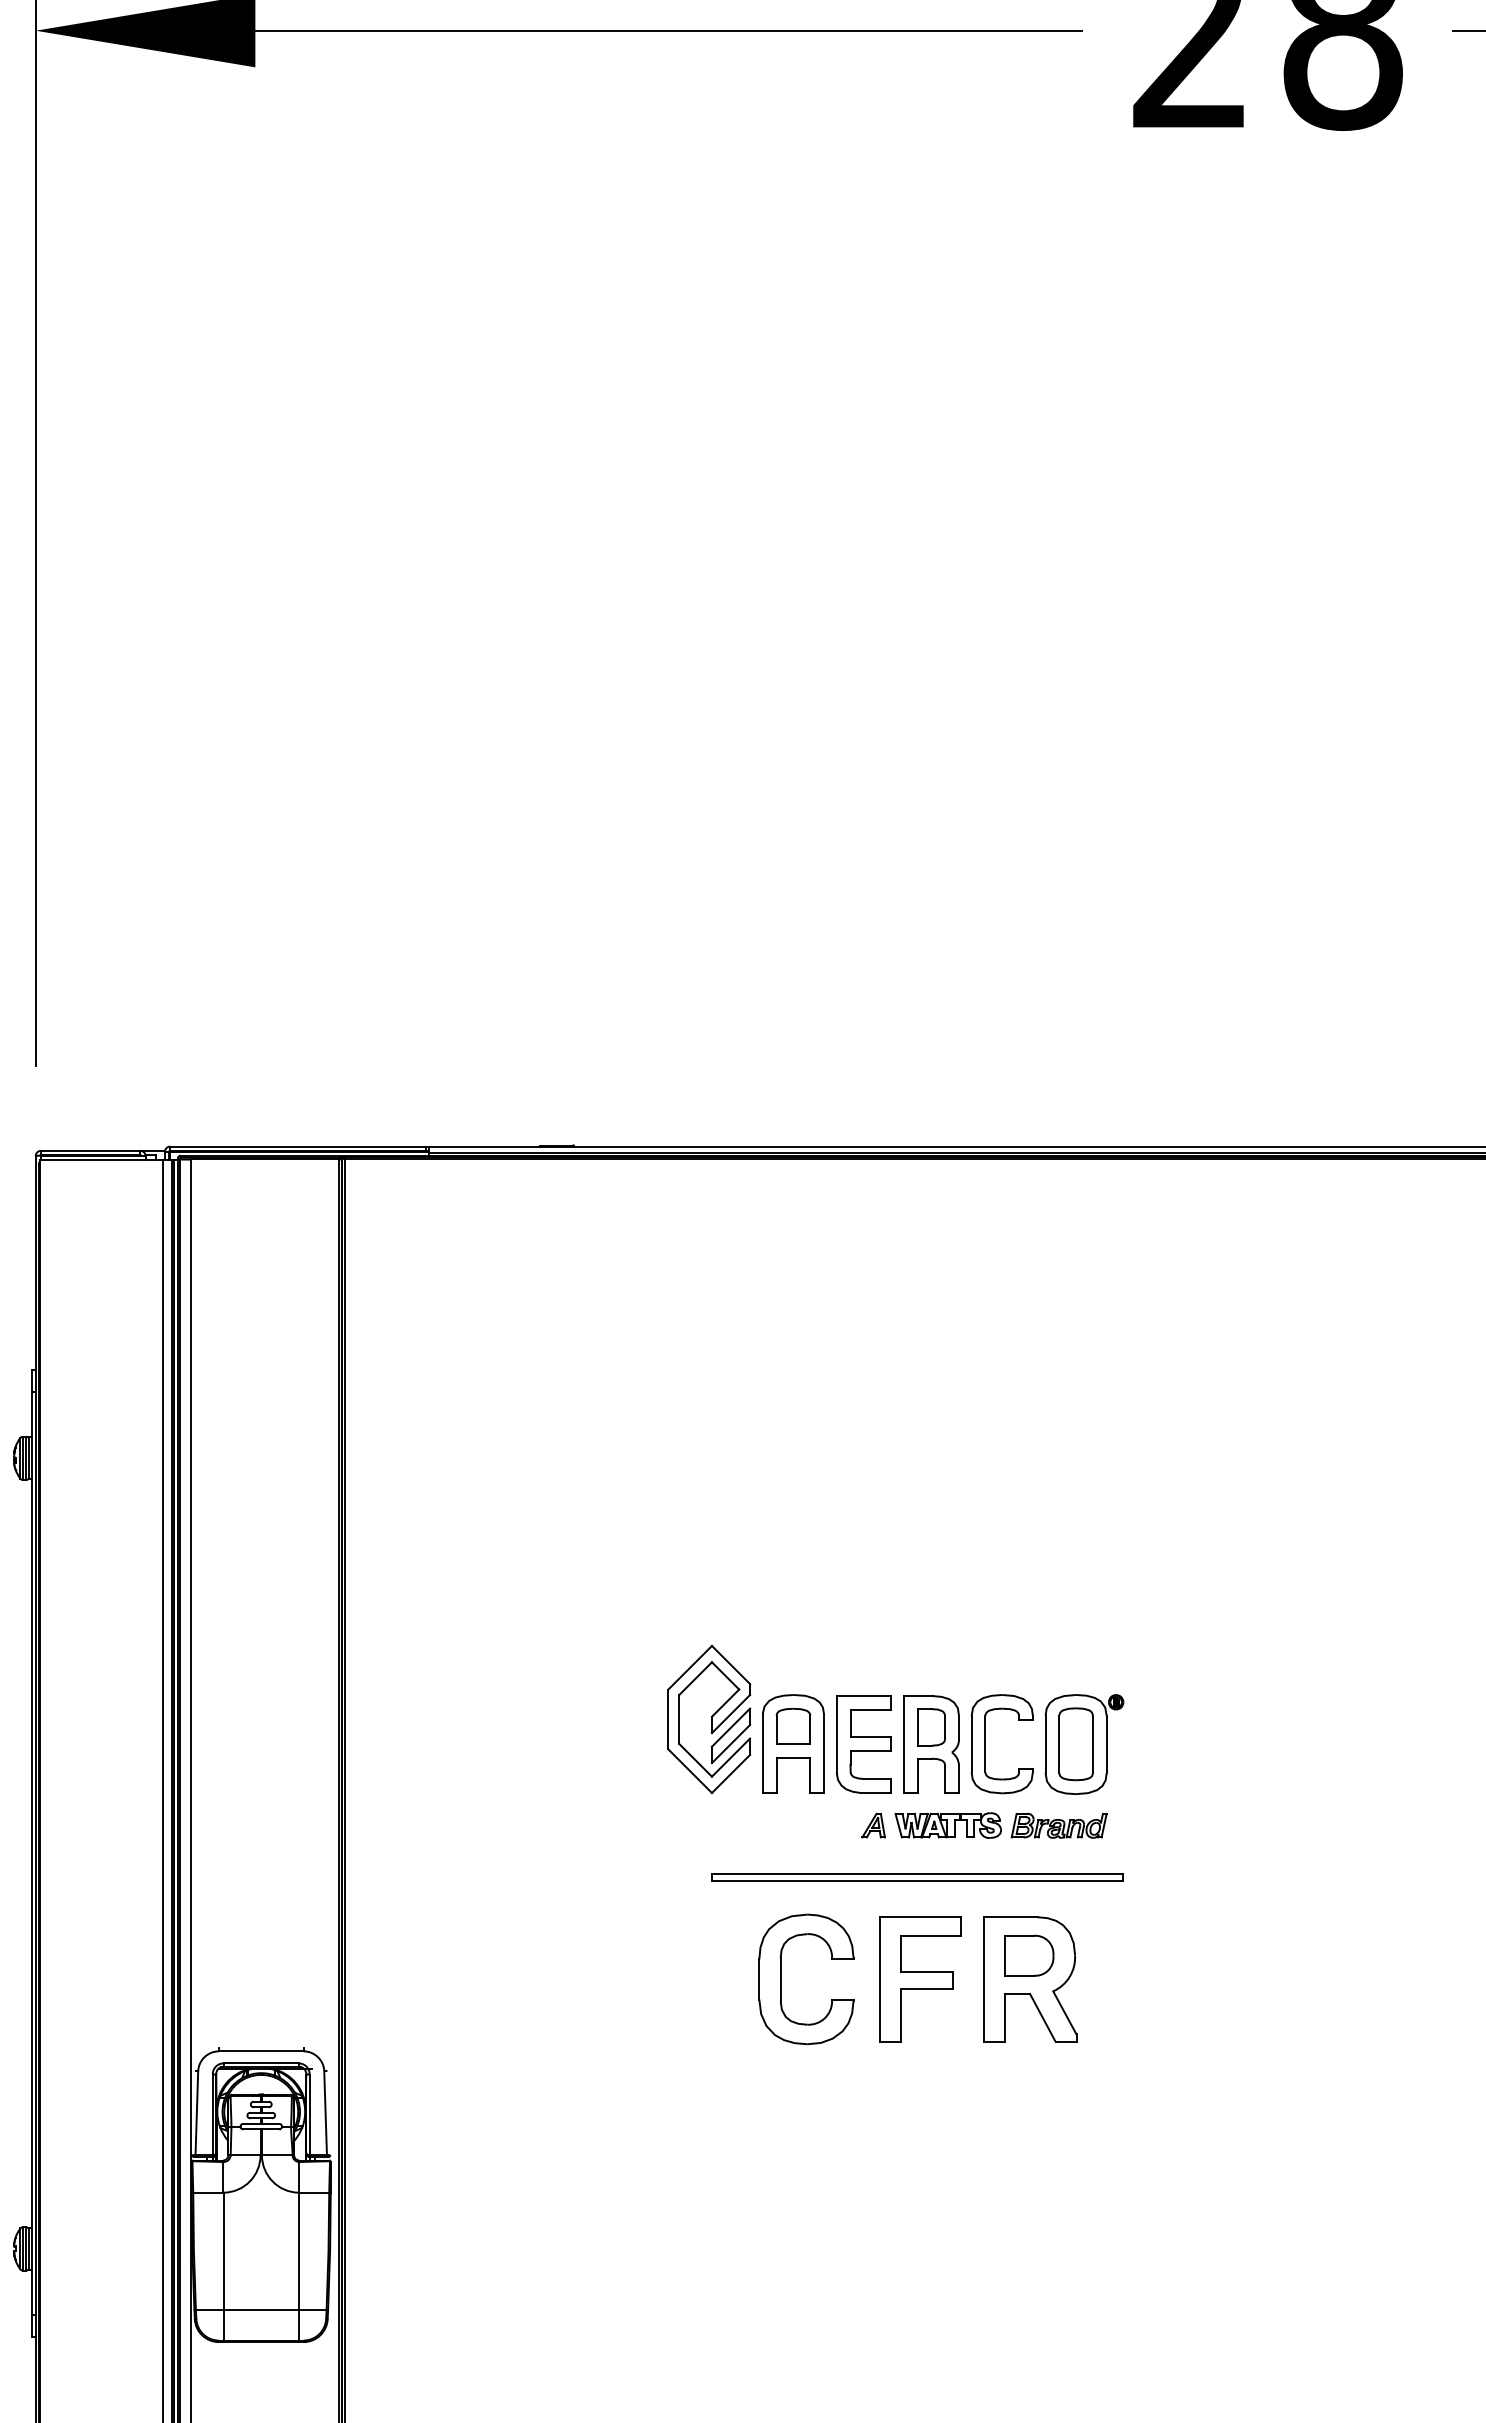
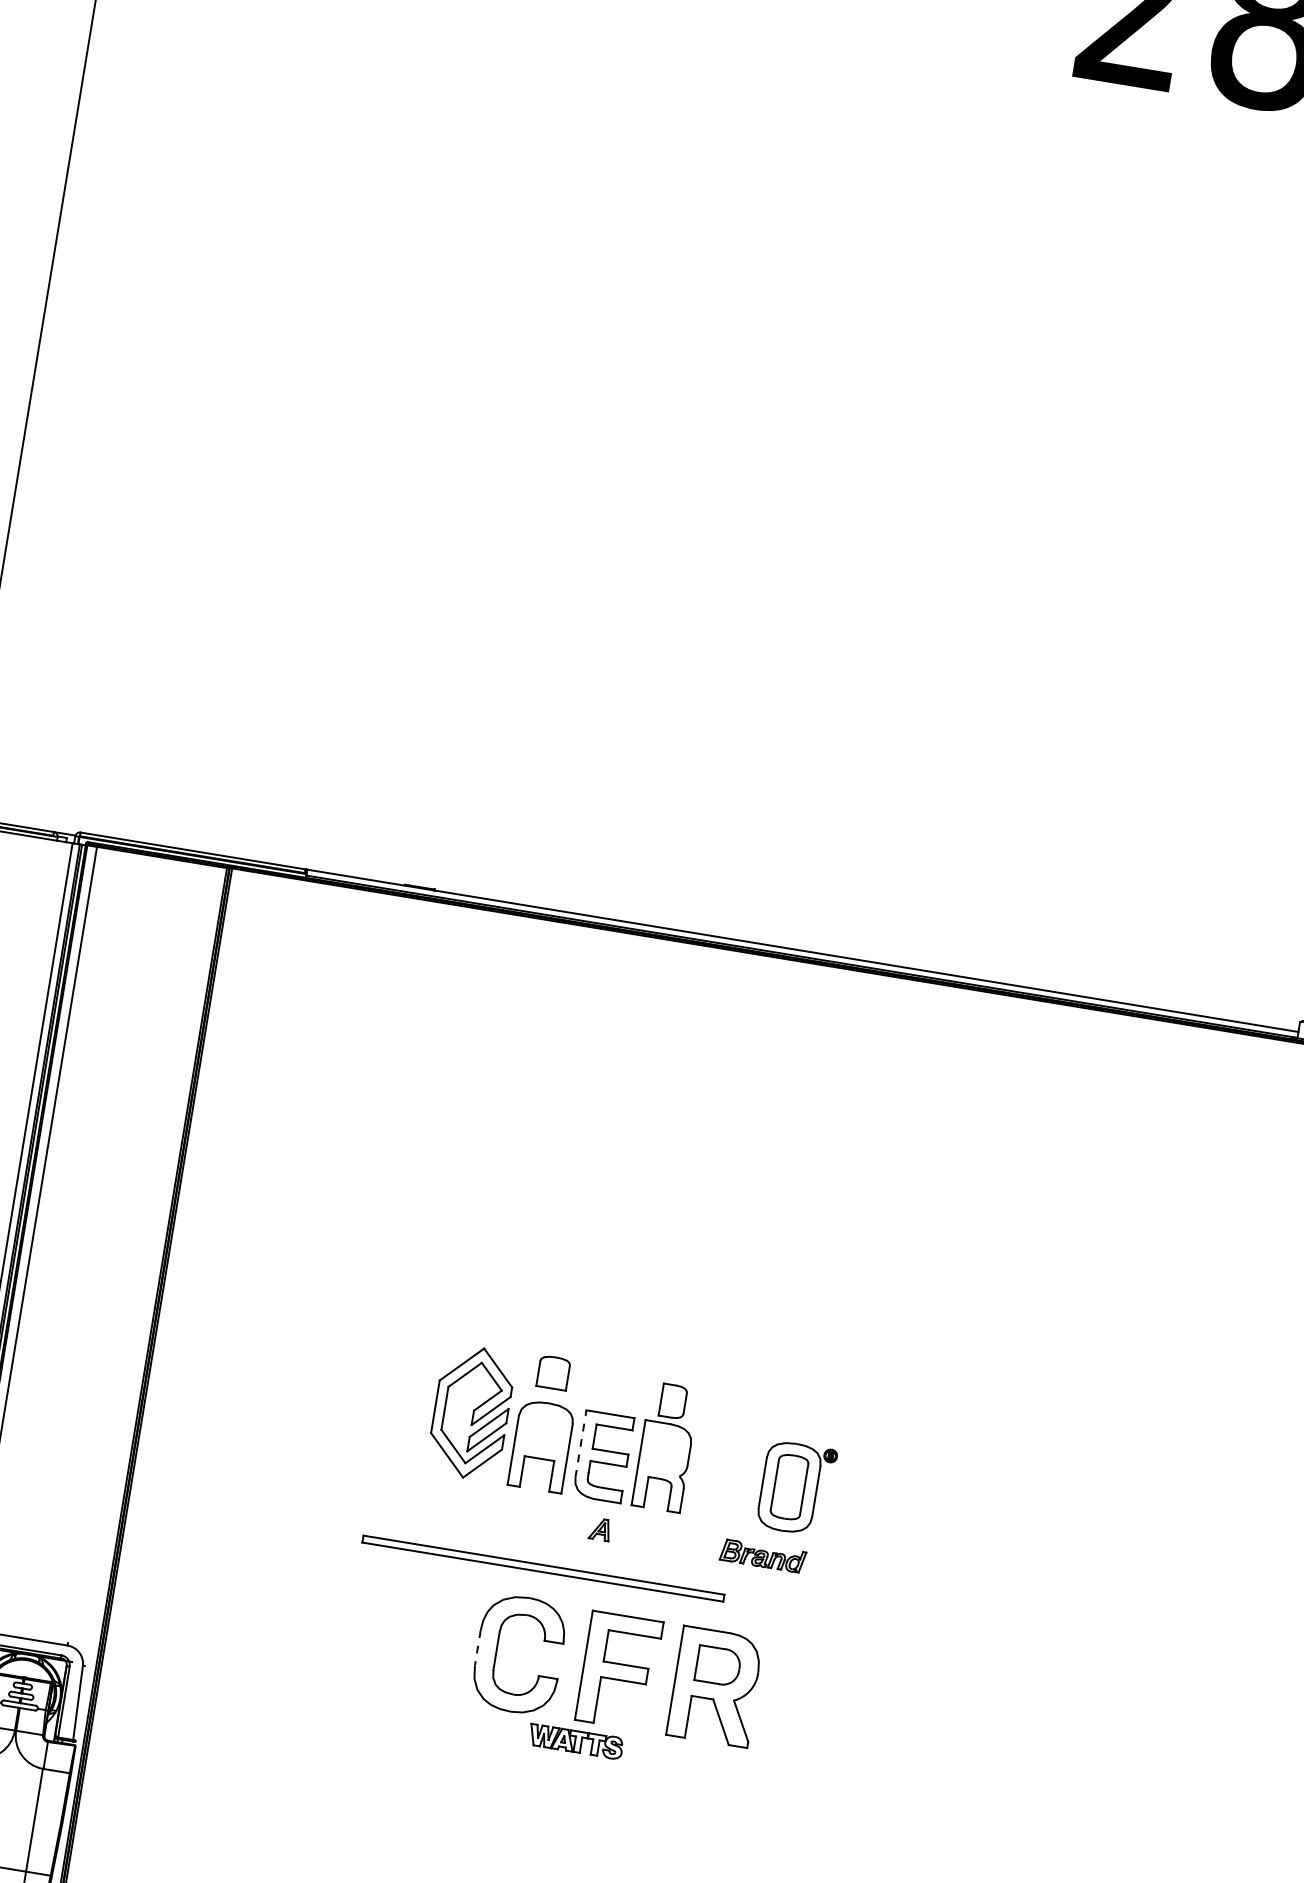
part: (792, 1725) -> (552, 1371), moved
part: (931, 1727) -> (673, 1401), moved
line: (836, 1733) -> (580, 1443), solid -> dashed
part: (985, 1744) -> (710, 1474), removed
part: (947, 1825) -> (575, 1741), moved
part: (917, 1877) -> (543, 1568), moved
line: (759, 1979) -> (477, 1648), solid -> dashed

